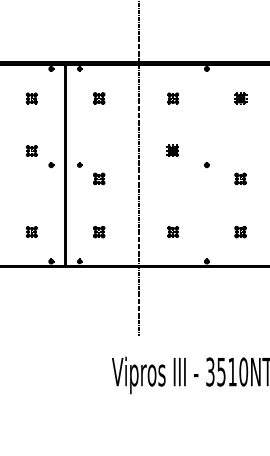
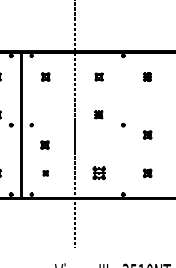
part: (99, 178) -> (45, 144), moved
part: (99, 231) -> (45, 172), size x0.6
part: (172, 231) -> (98, 172), size x1.6

